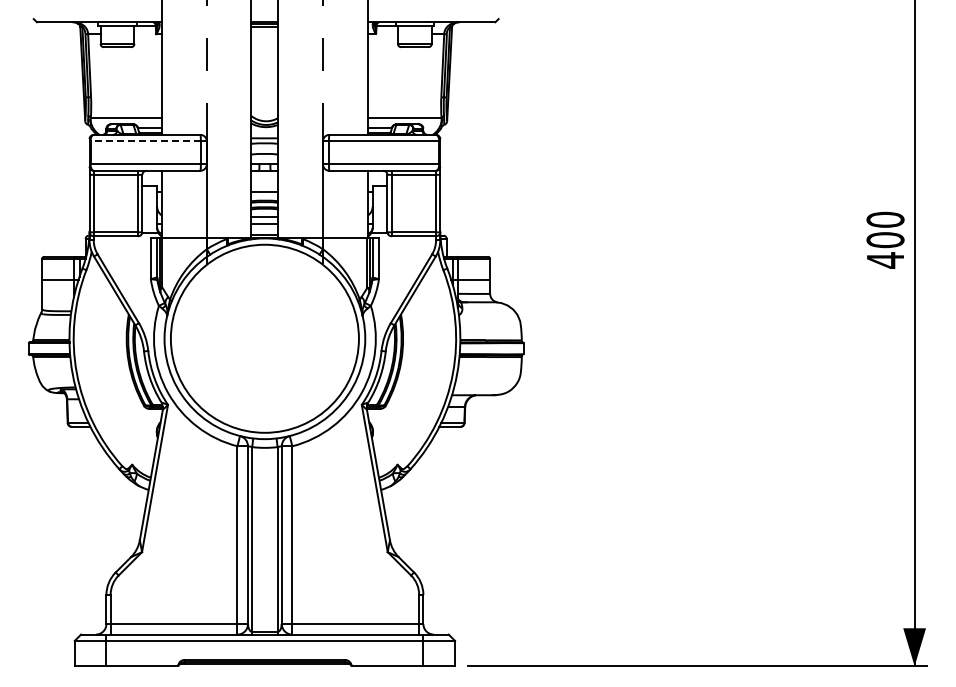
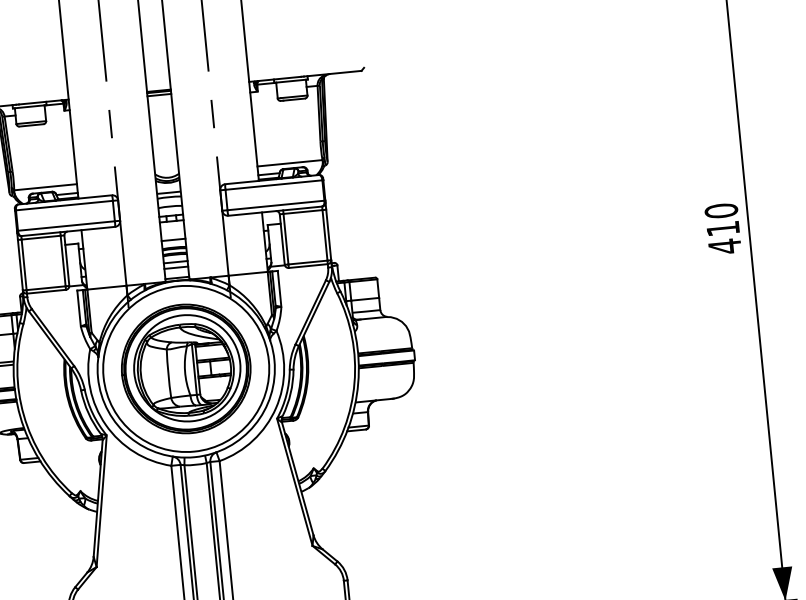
line: (145, 141) -> (64, 205), dashed -> solid
text: (885, 240) -> (723, 229), 400 -> 410
part: (264, 338) -> (185, 368), added

